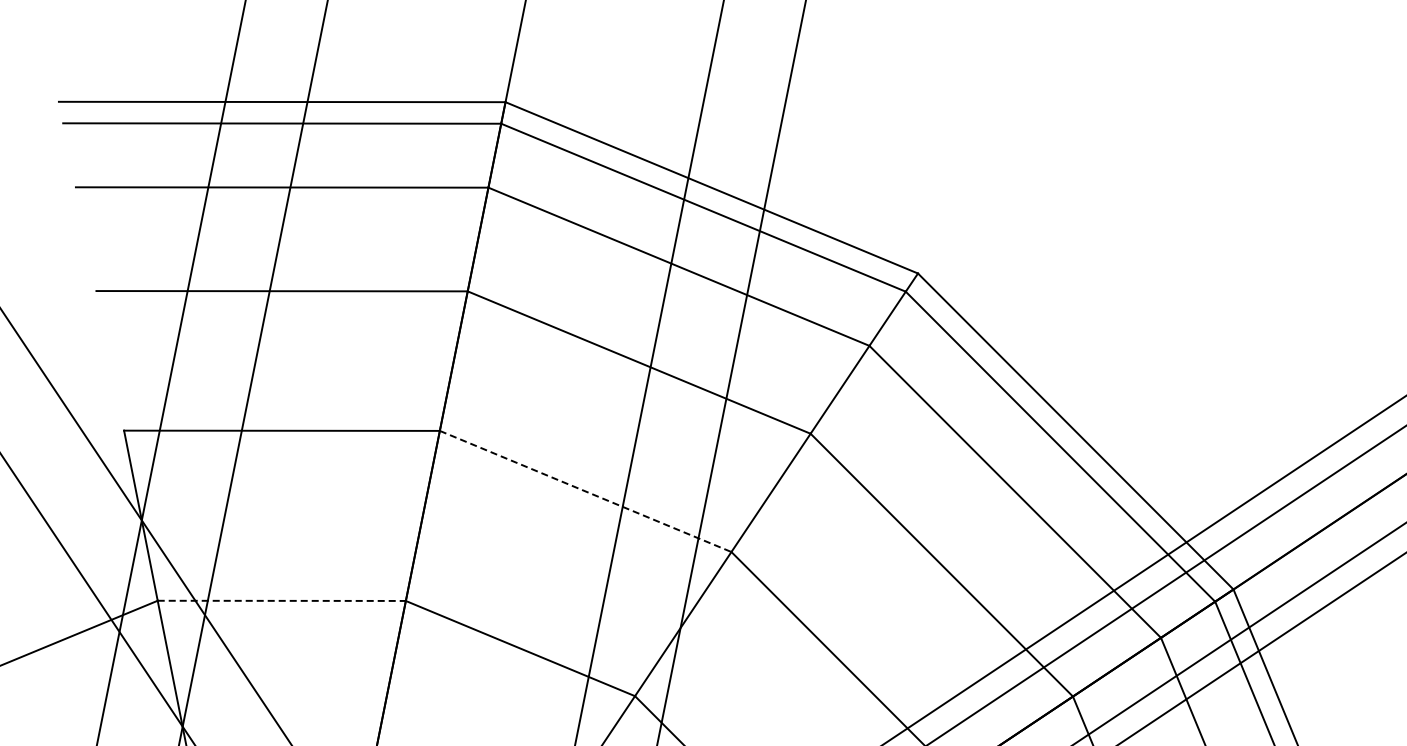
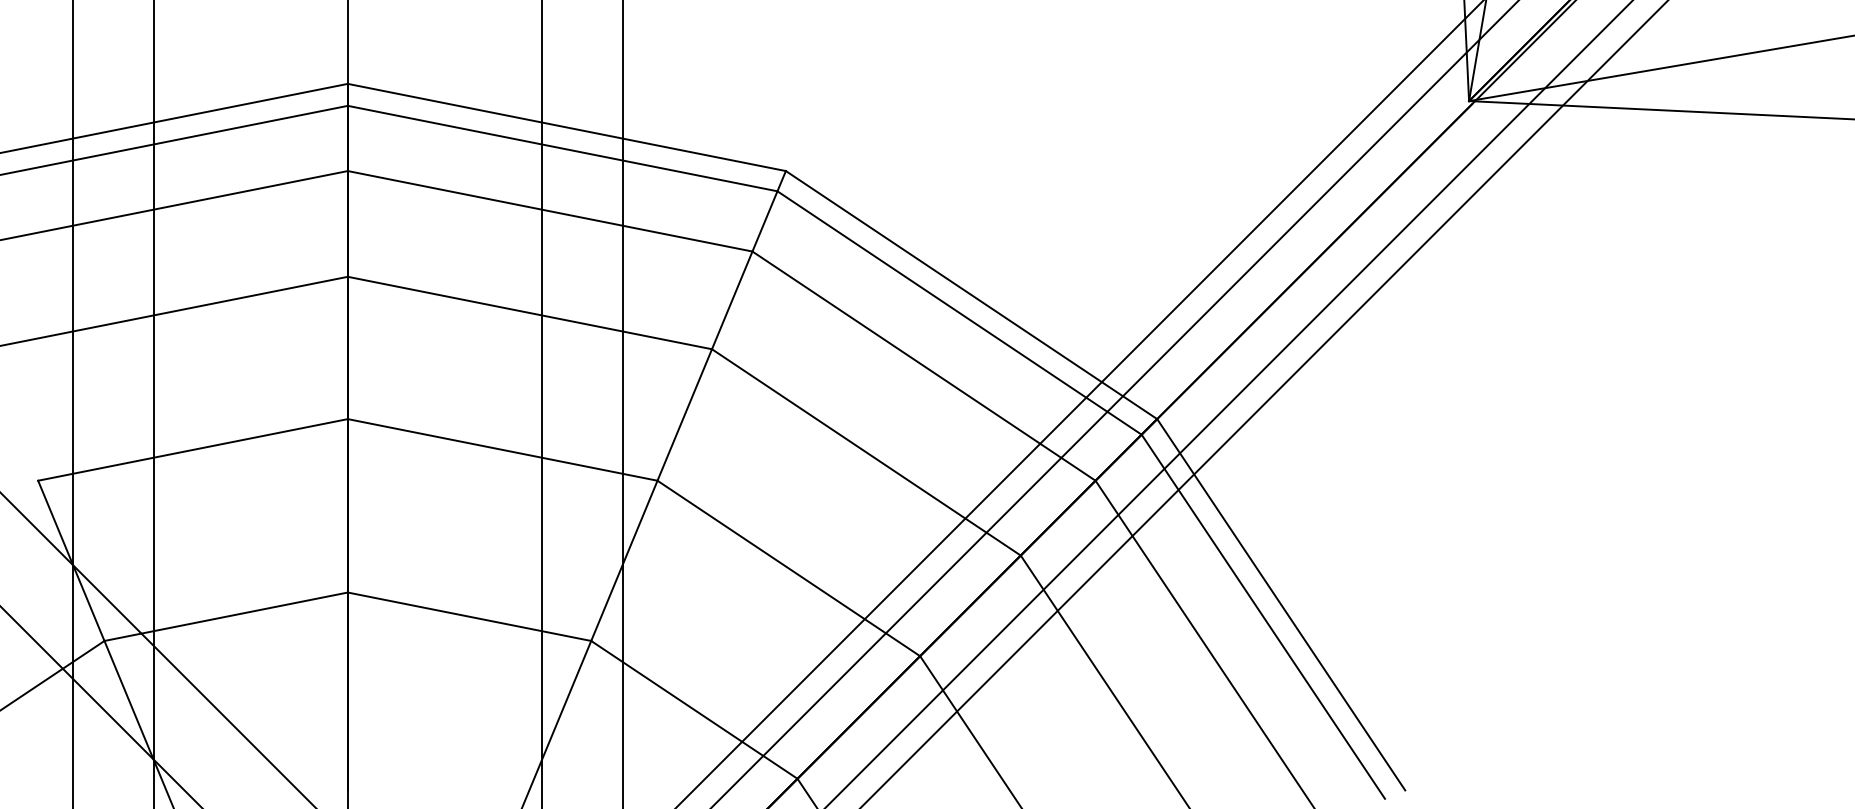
line: (585, 491) -> (502, 449), dashed -> solid
line: (282, 600) -> (226, 616), dashed -> solid

